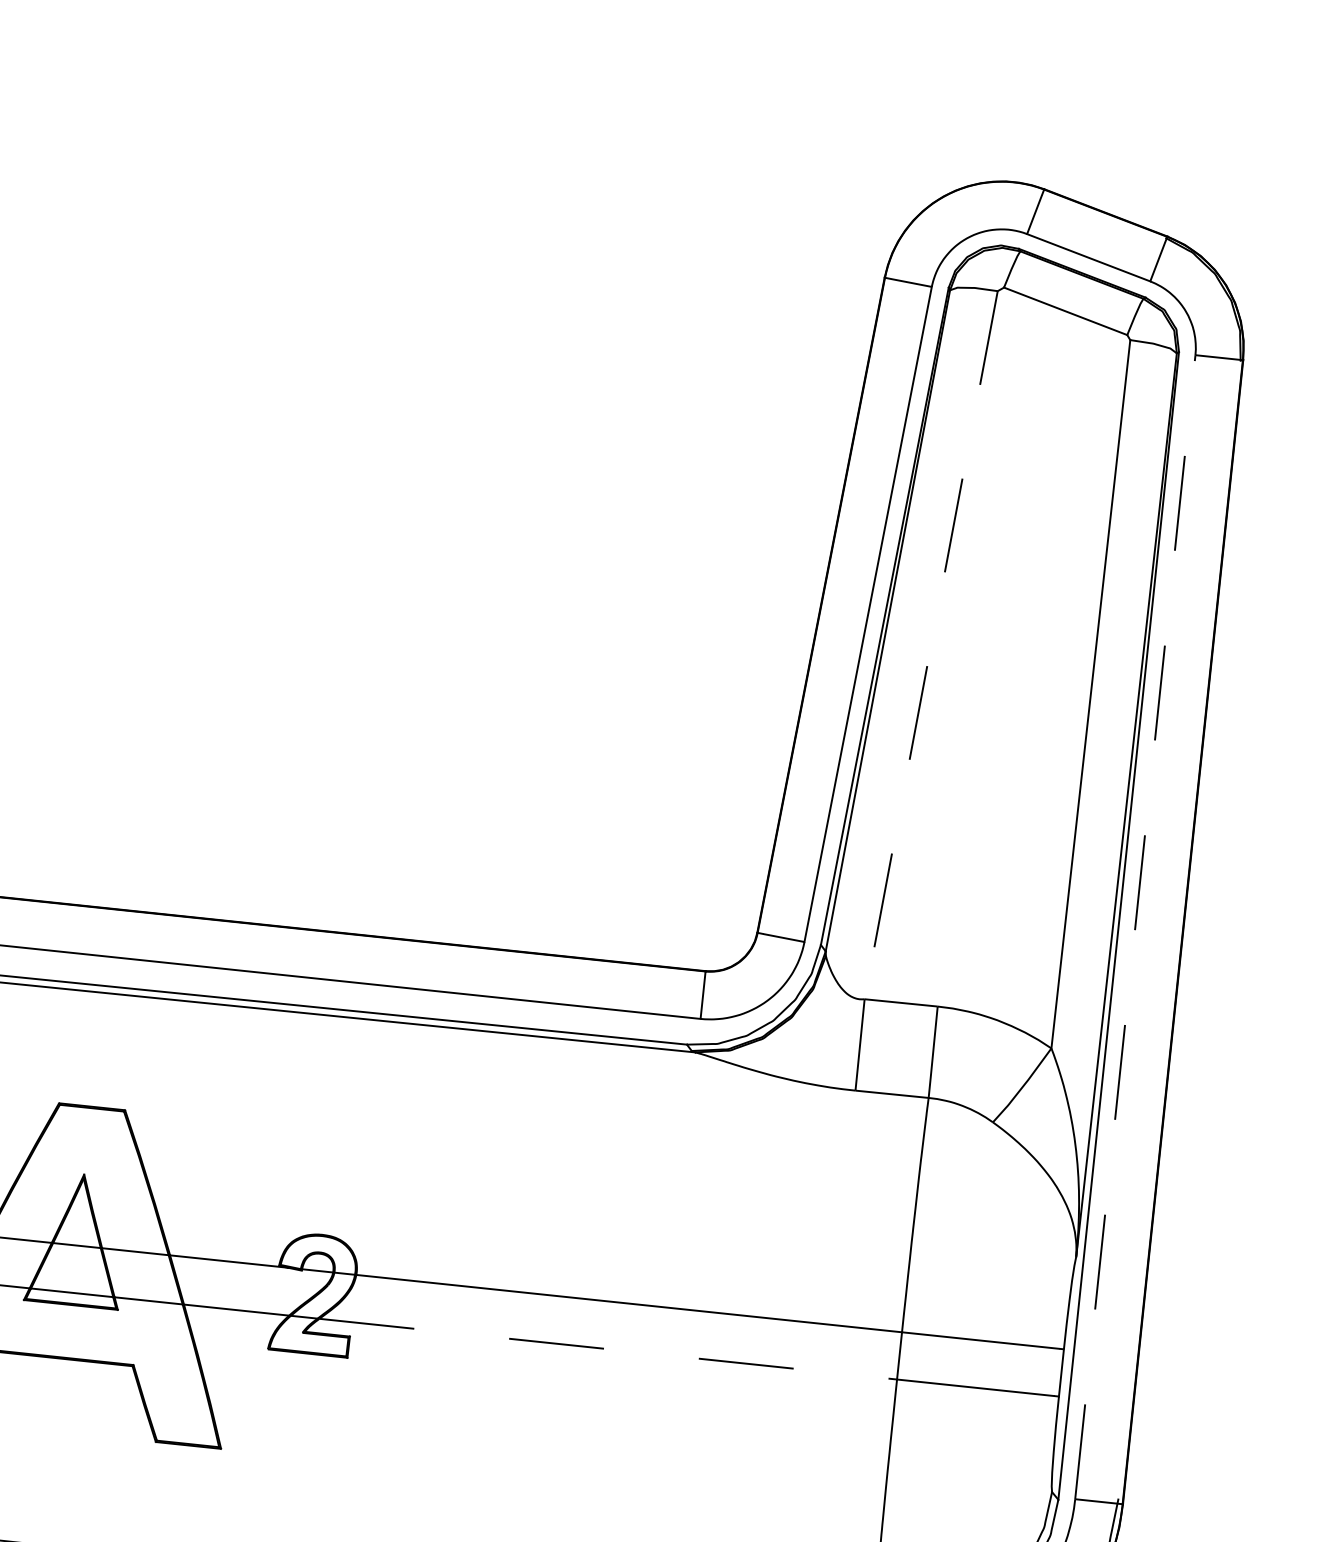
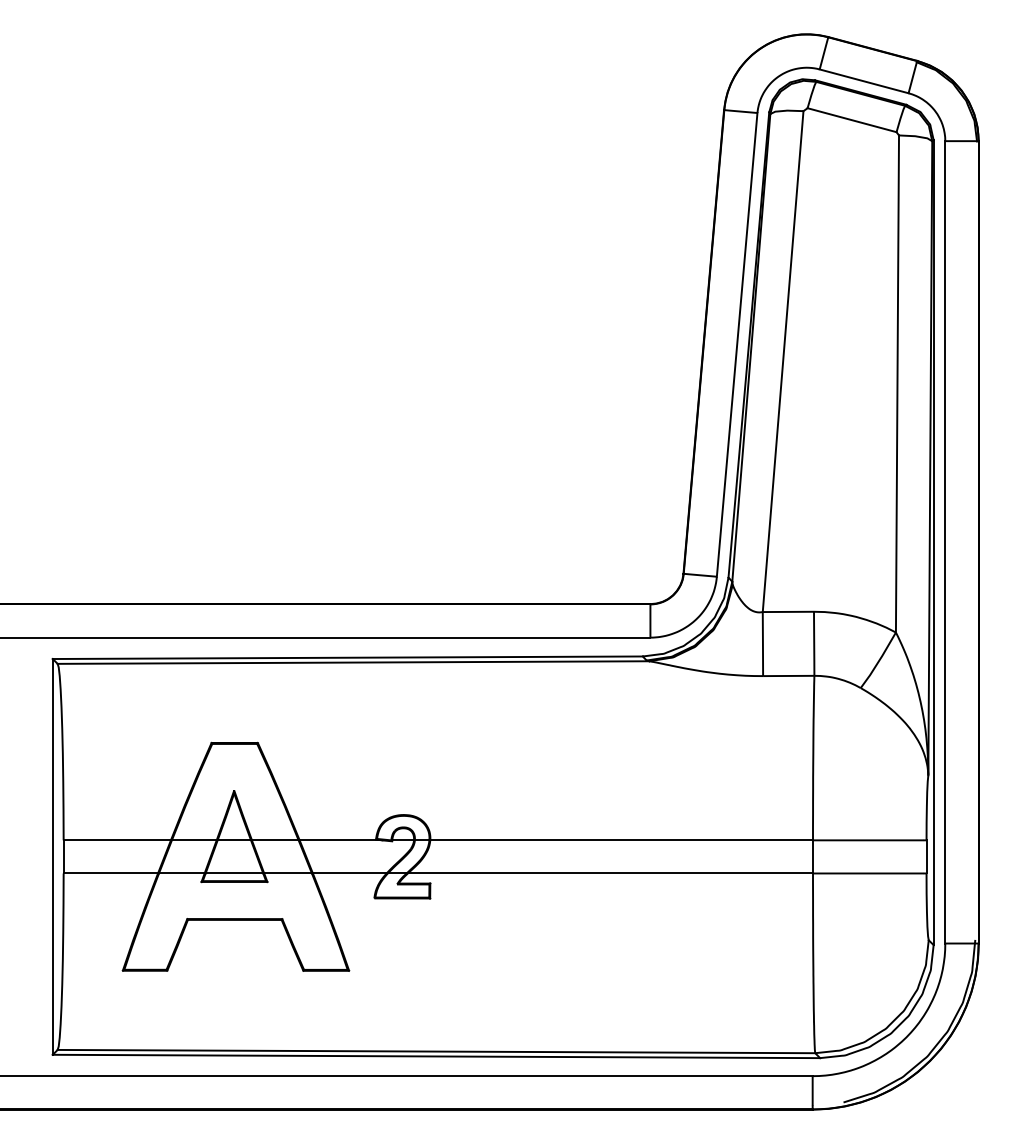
line: (931, 646) -> (783, 362), dashed -> solid
line: (1135, 926) -> (945, 541), dashed -> solid
line: (608, 1349) -> (610, 873), dashed -> solid

